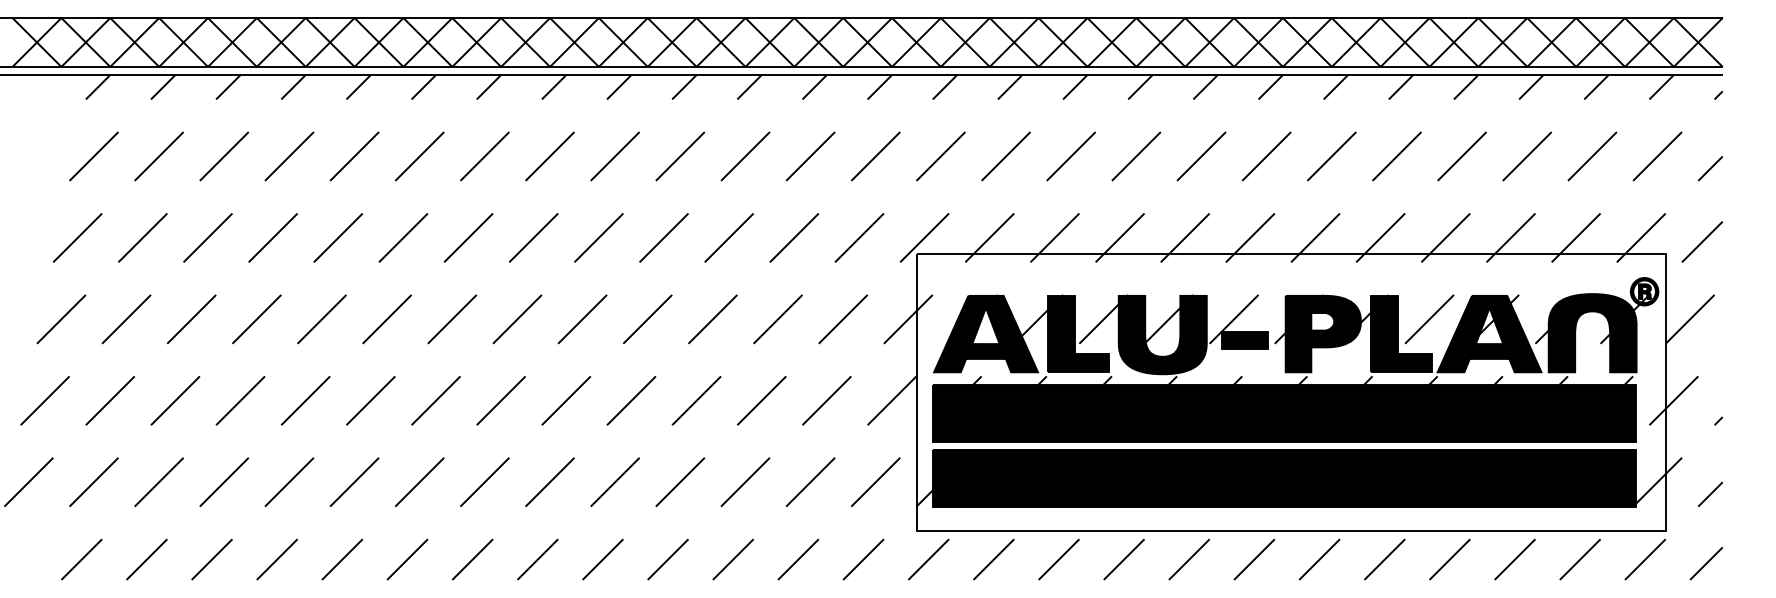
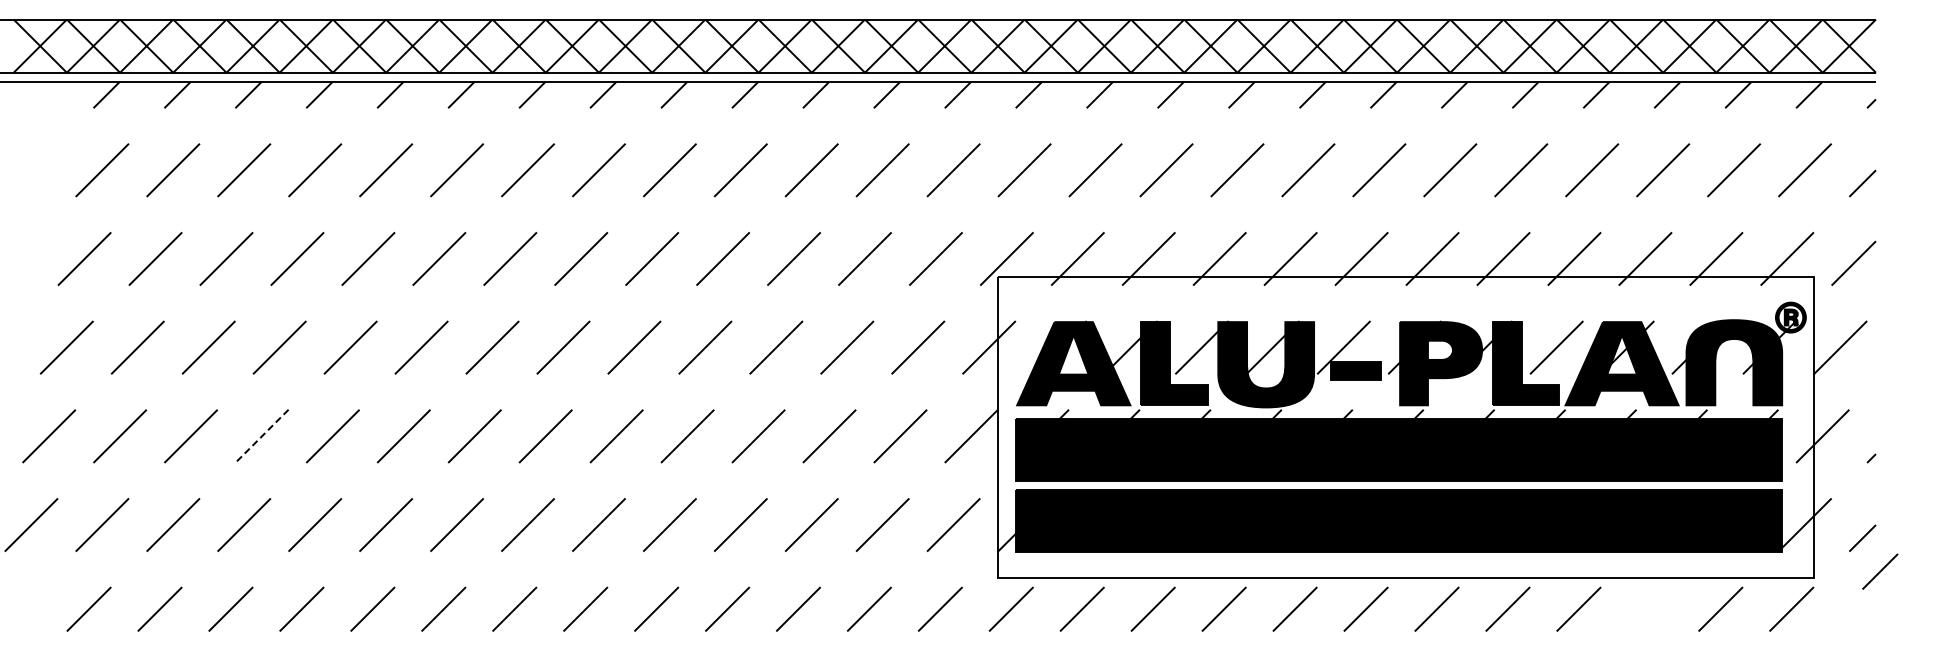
line: (240, 400) -> (261, 436), solid -> dashed
line: (1514, 558) -> (1649, 608), removed
line: (1706, 563) -> (1880, 571), moved

